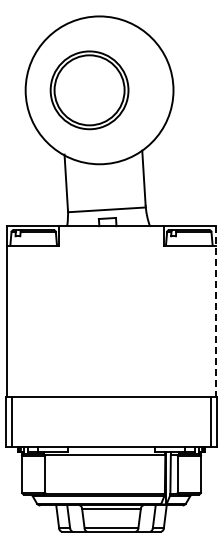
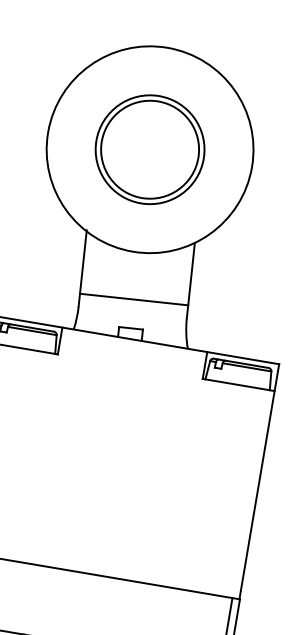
part: (89, 90) -> (149, 149), moved
line: (107, 209) -> (134, 299), moved
line: (216, 311) -> (259, 482), dashed -> solid

